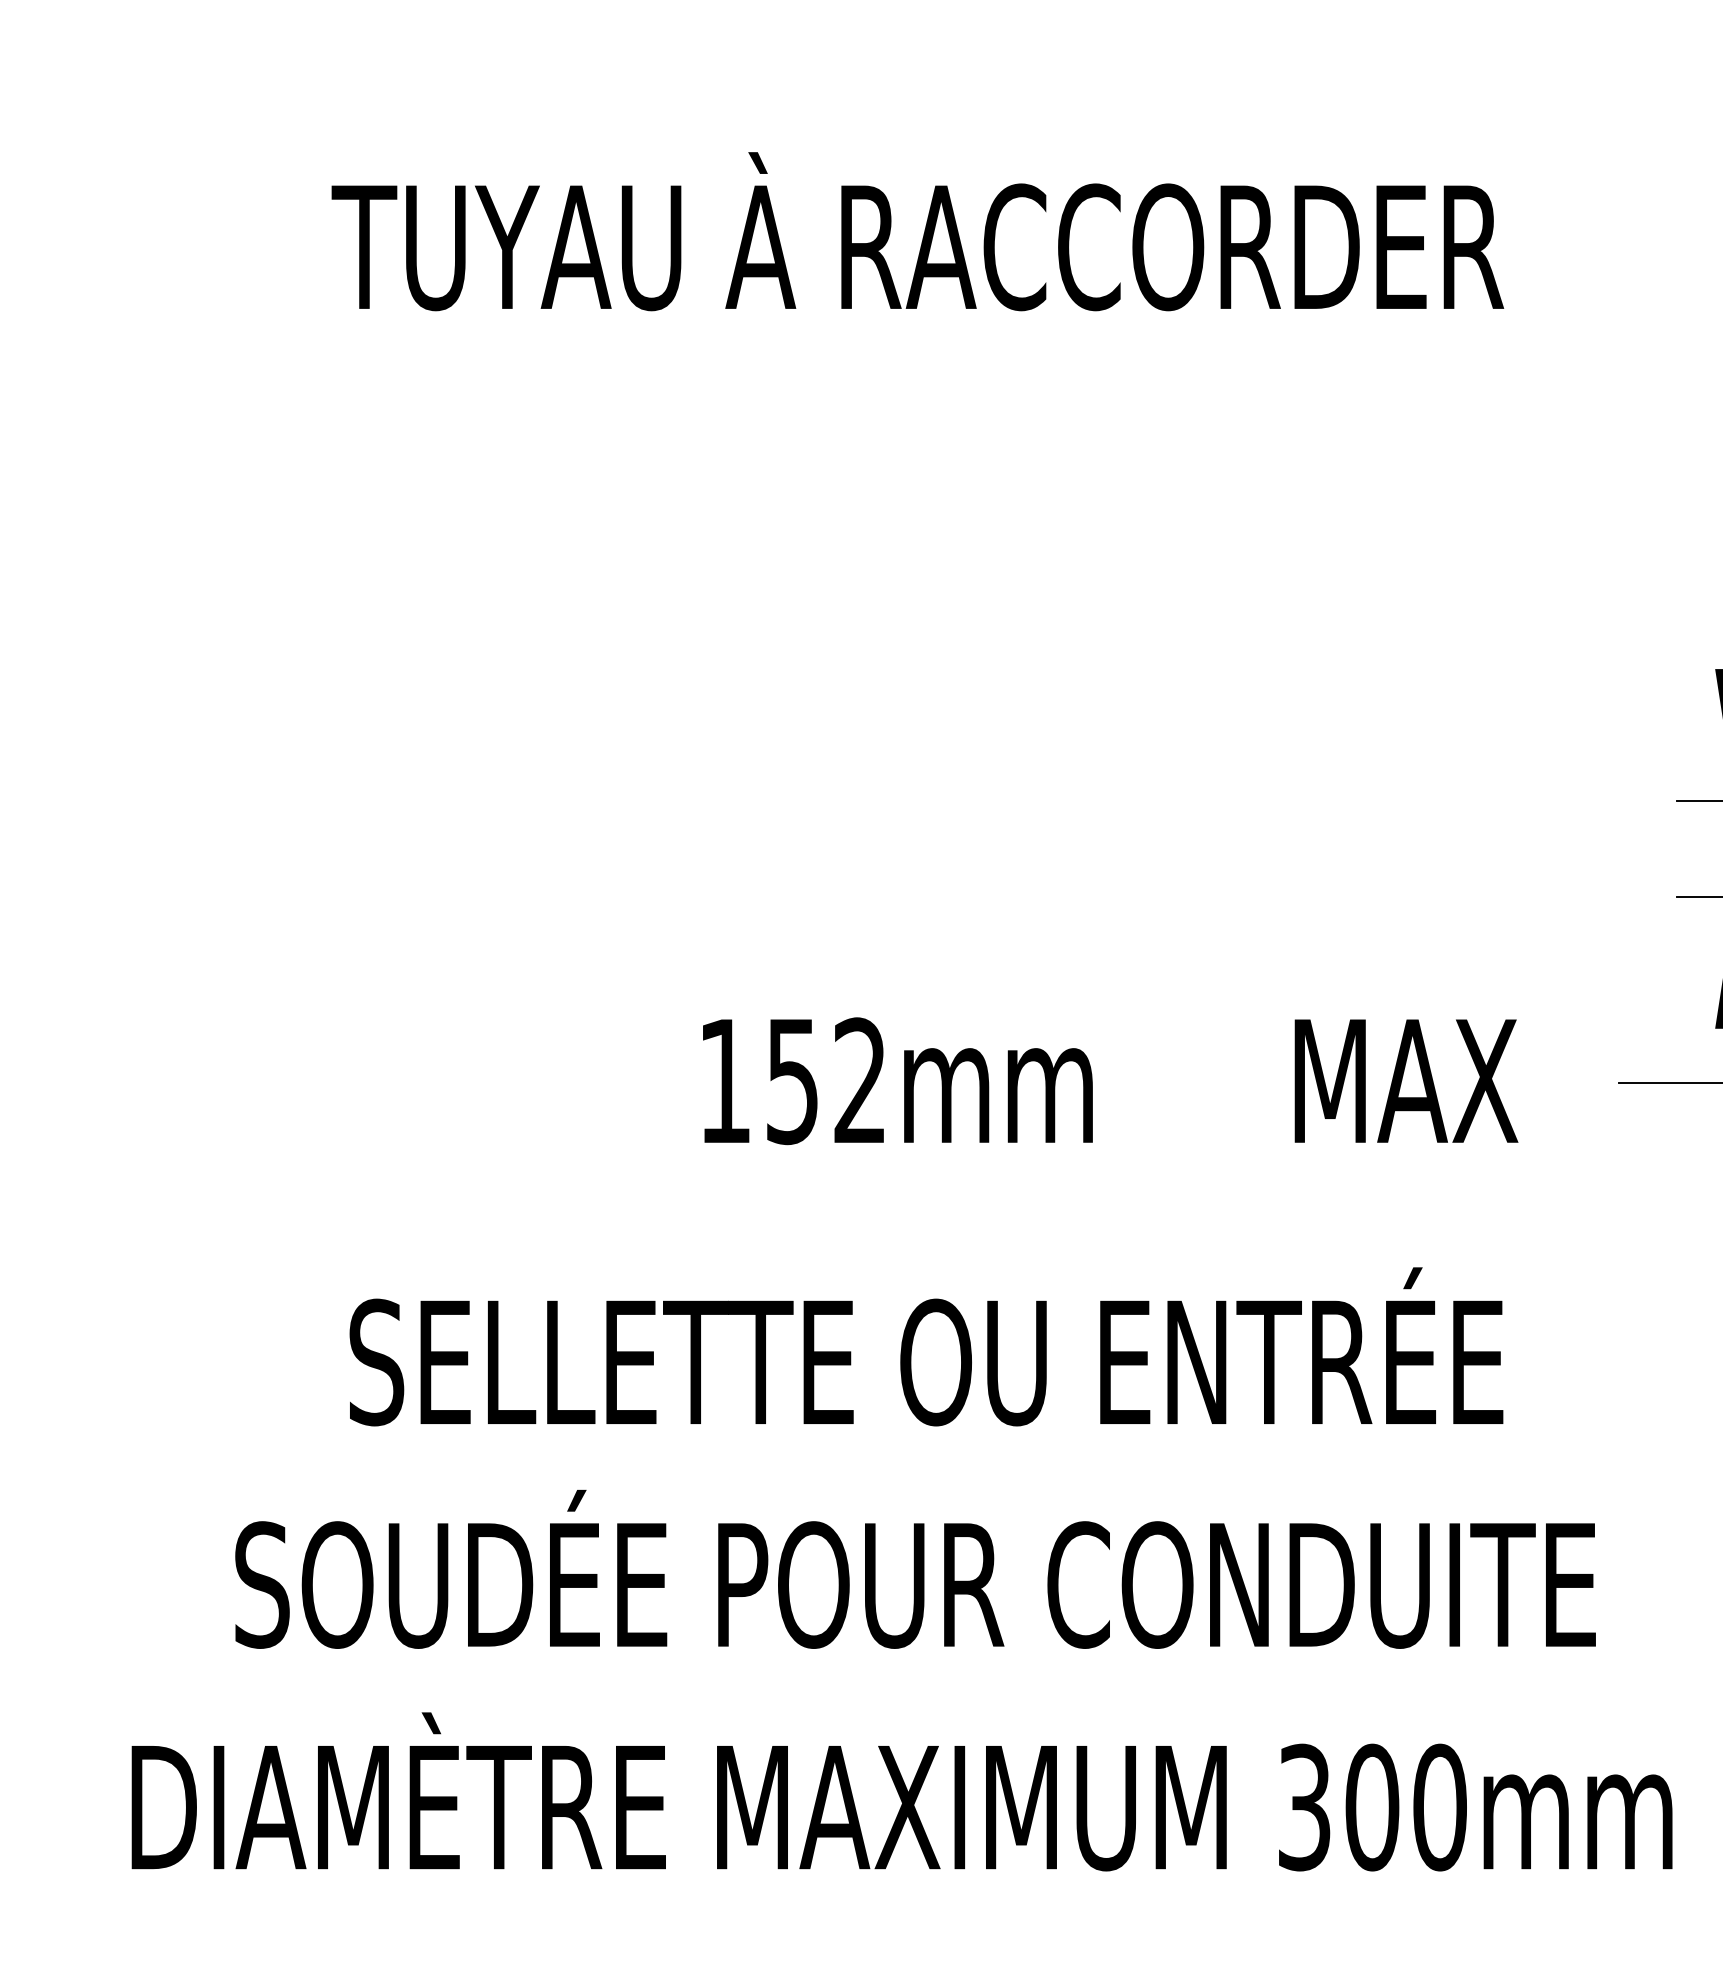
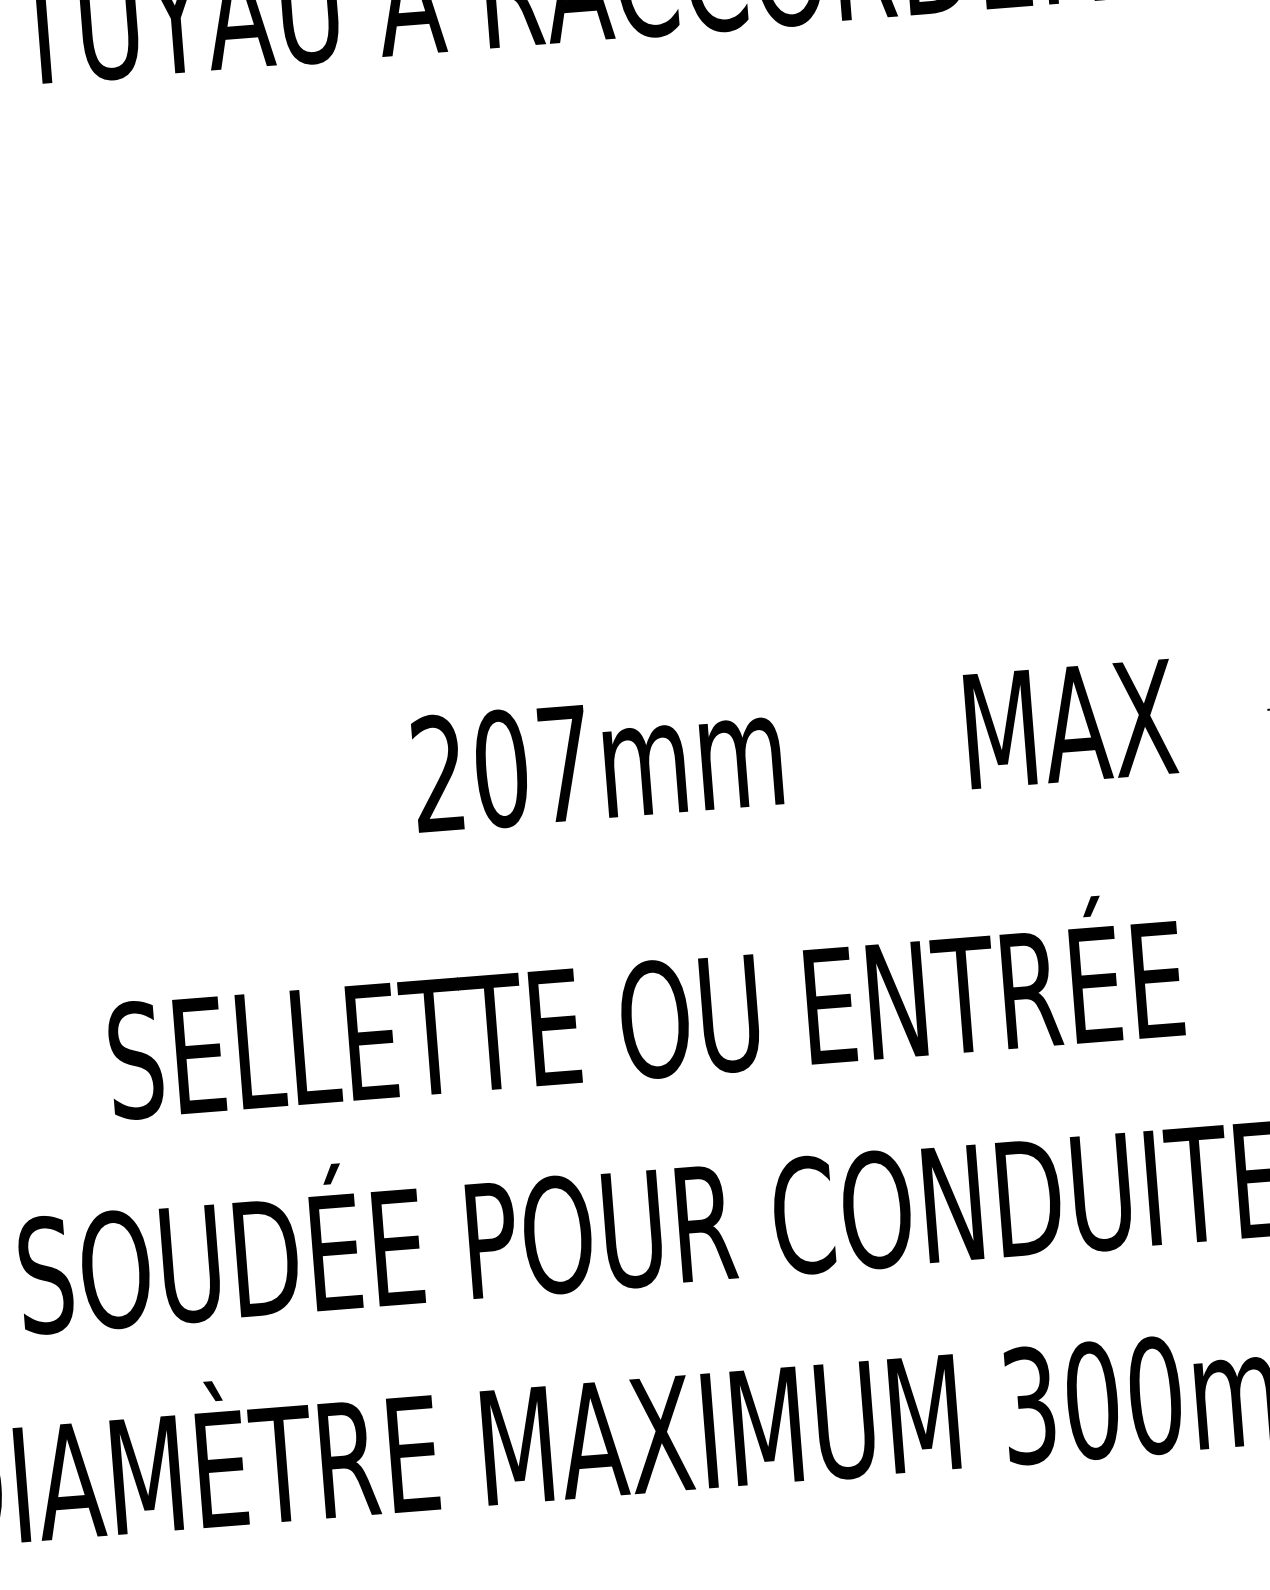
text: (792, 1081) -> (501, 769), 152mm -> 207mm

